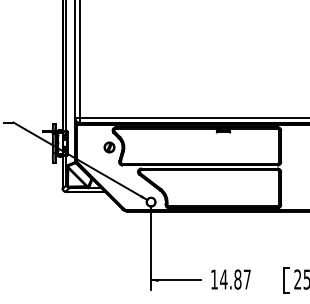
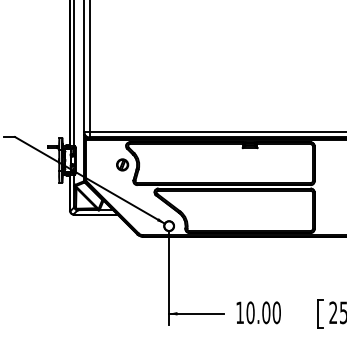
text: (235, 279) -> (263, 312), 14.87 -> 10.00

